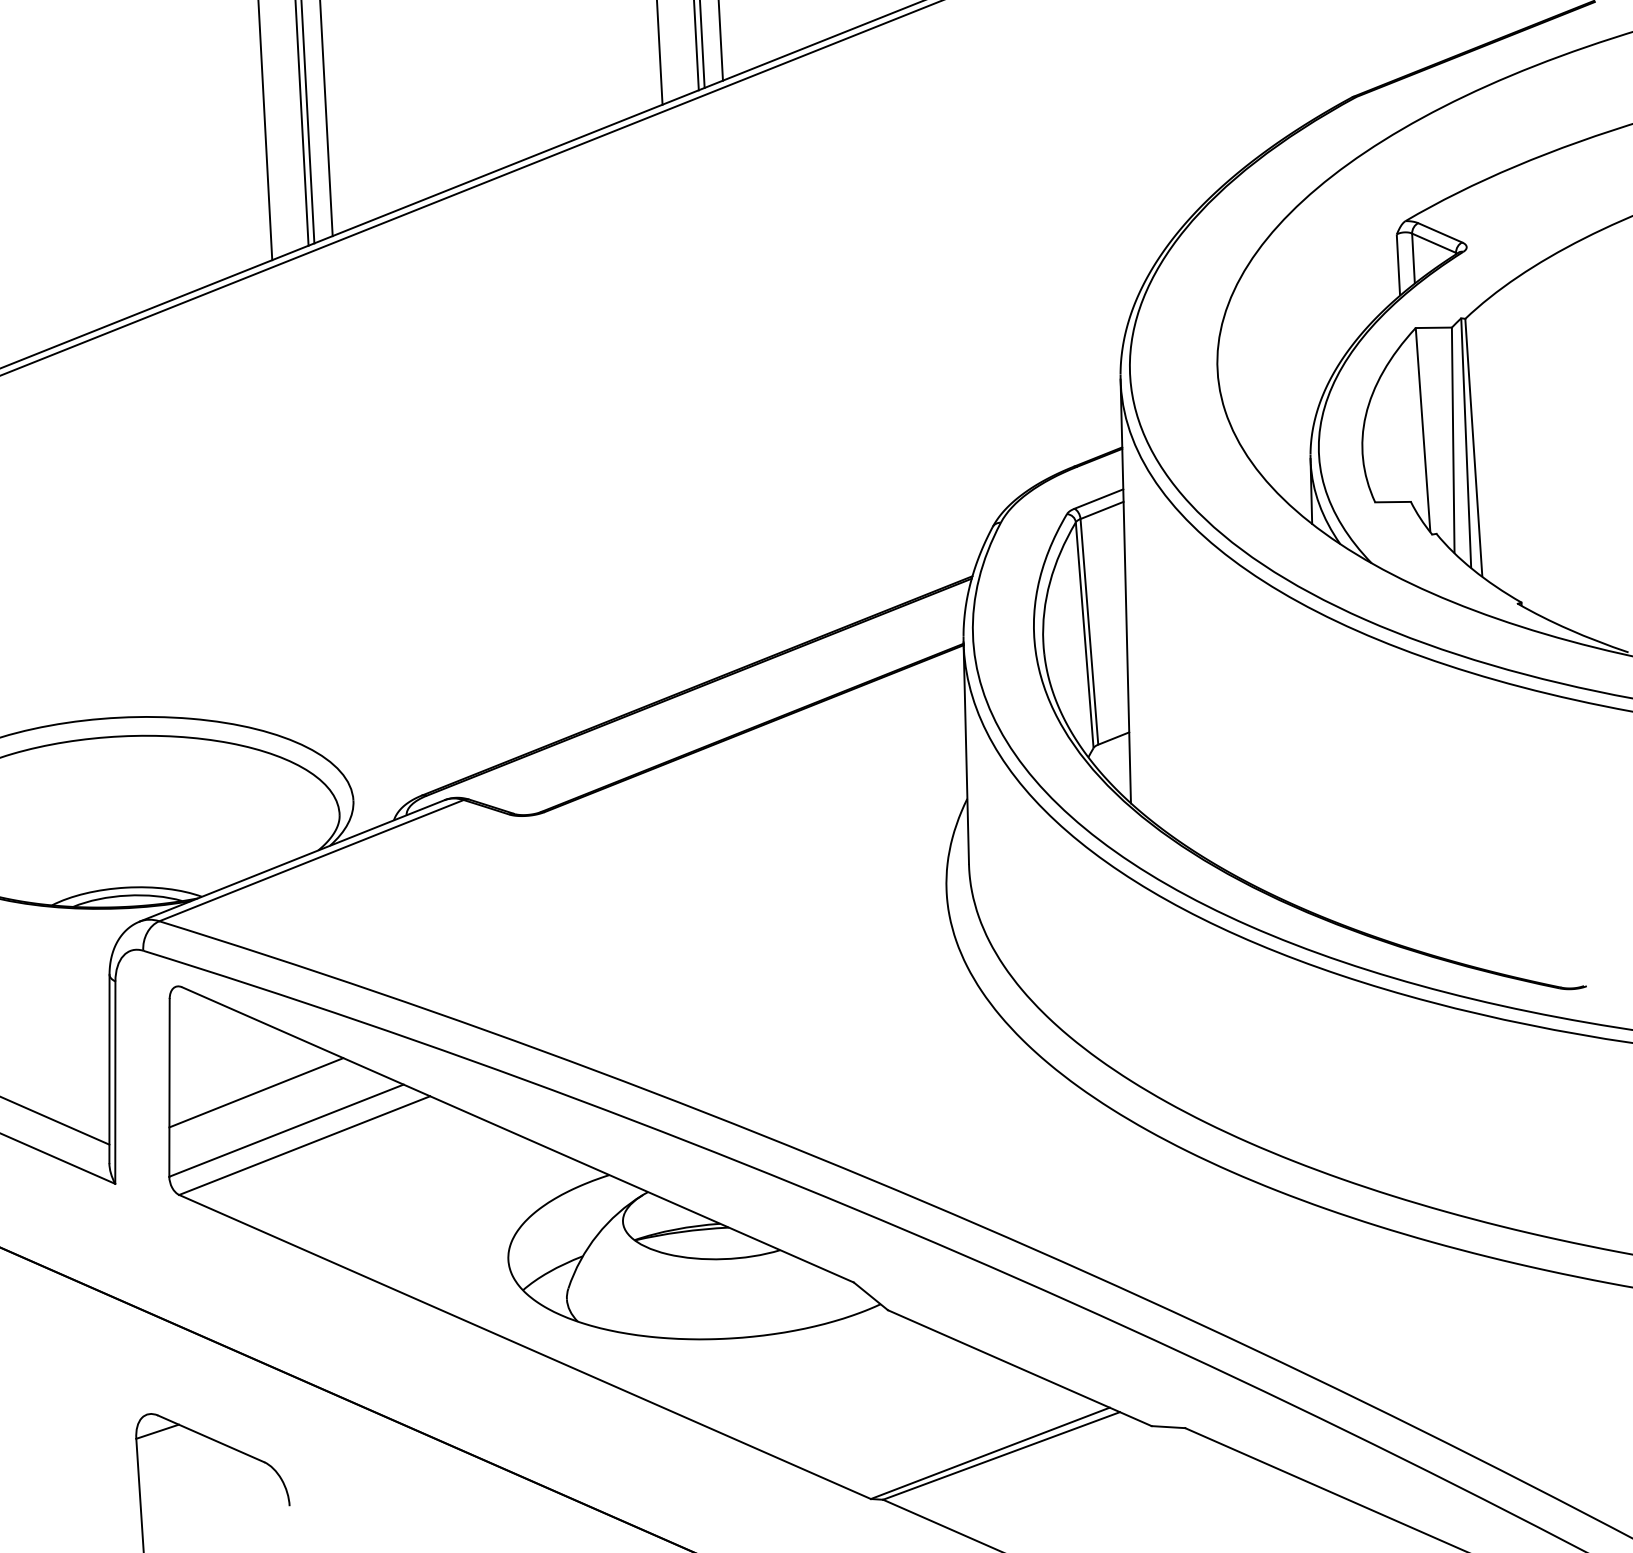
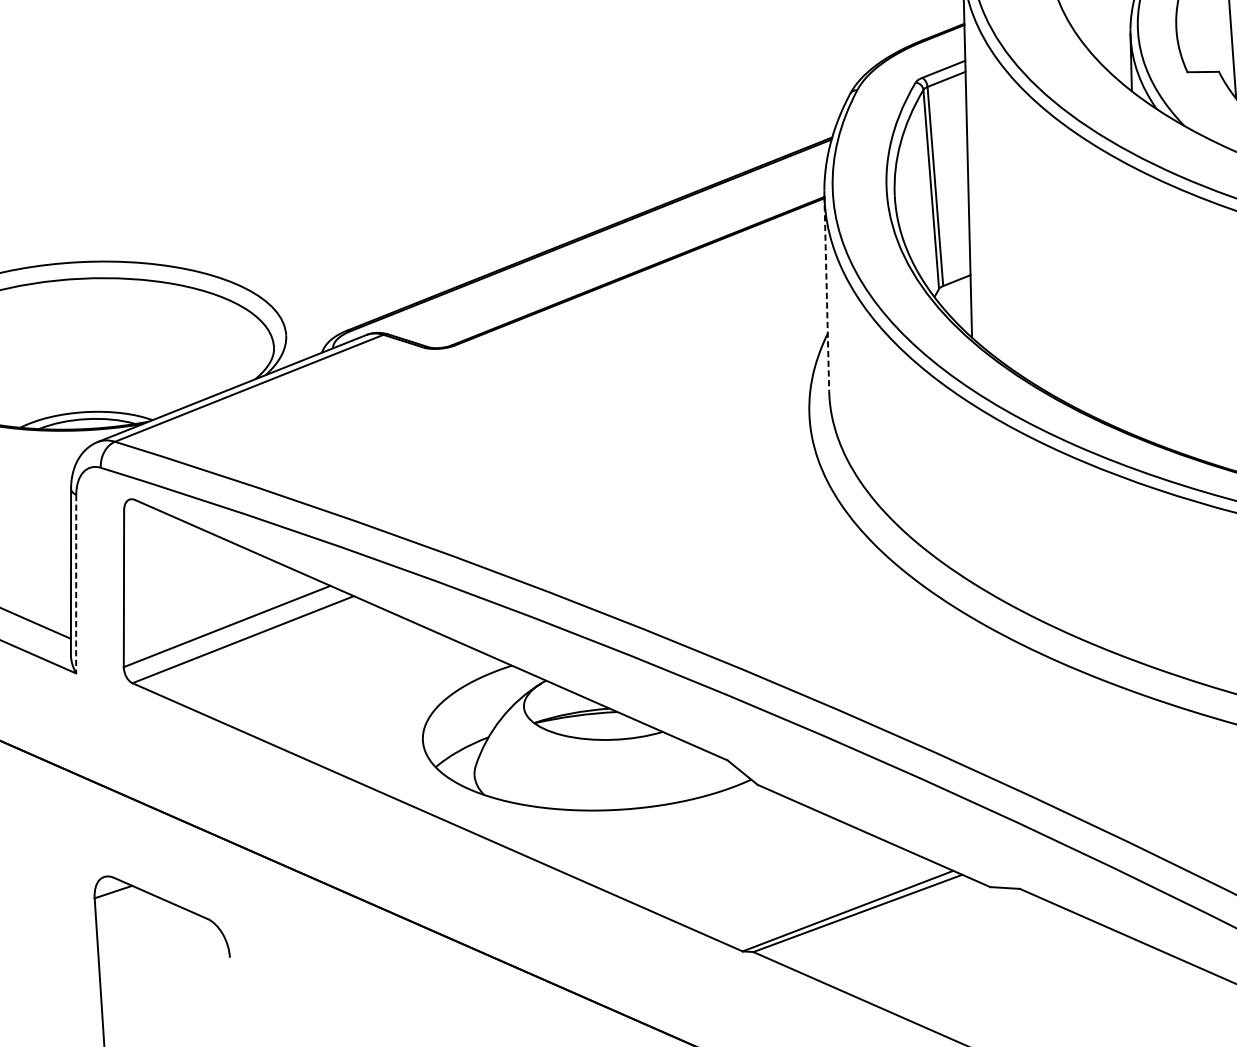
line: (966, 753) -> (826, 293), solid -> dashed
line: (115, 1083) -> (76, 584), solid -> dashed
line: (256, 1092) -> (200, 592), removed

